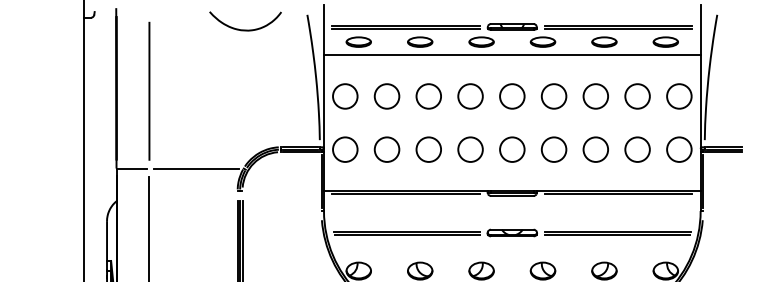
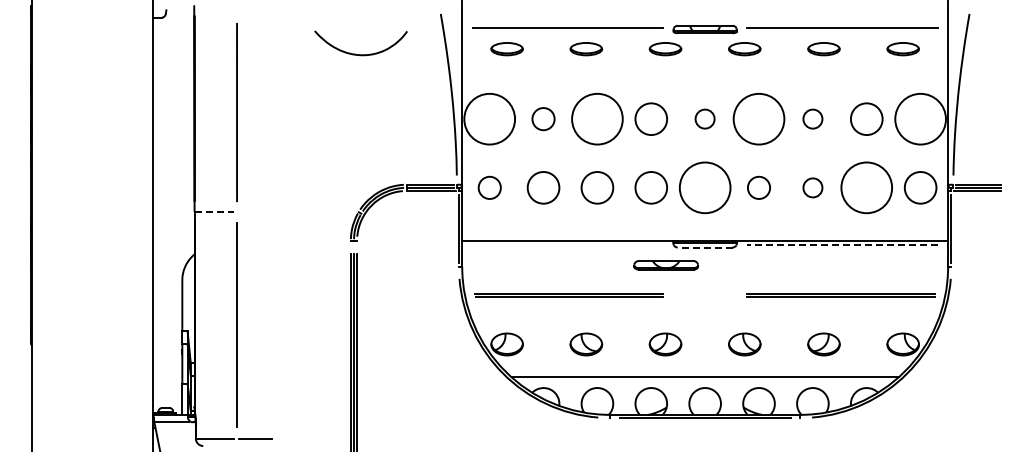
line: (405, 29) -> (567, 32), removed
line: (618, 29) -> (842, 32), removed
curve: (245, 30) -> (360, 54), moved
line: (512, 55) -> (705, 66), removed
circle: (387, 95) -> (543, 118), size x0.7
circle: (511, 95) -> (704, 118), size x0.6
circle: (595, 95) -> (812, 118), size x0.6
circle: (345, 96) -> (489, 119), size x1.6
circle: (428, 96) -> (597, 119), size x1.6
circle: (553, 96) -> (758, 119), size x1.6
circle: (679, 96) -> (920, 119), size x1.6
circle: (345, 149) -> (489, 187), size x0.7
circle: (512, 149) -> (705, 187), size x1.6
circle: (553, 149) -> (758, 187), size x0.7
circle: (595, 149) -> (812, 187), size x0.6
circle: (637, 149) -> (866, 187), size x1.6
line: (131, 168) -> (214, 212), solid -> dashed
line: (196, 168) -> (297, 212), removed
line: (405, 194) -> (567, 245), removed
line: (618, 194) -> (841, 245), solid -> dashed
line: (511, 195) -> (704, 247), solid -> dashed
part: (511, 233) -> (665, 265), moved

